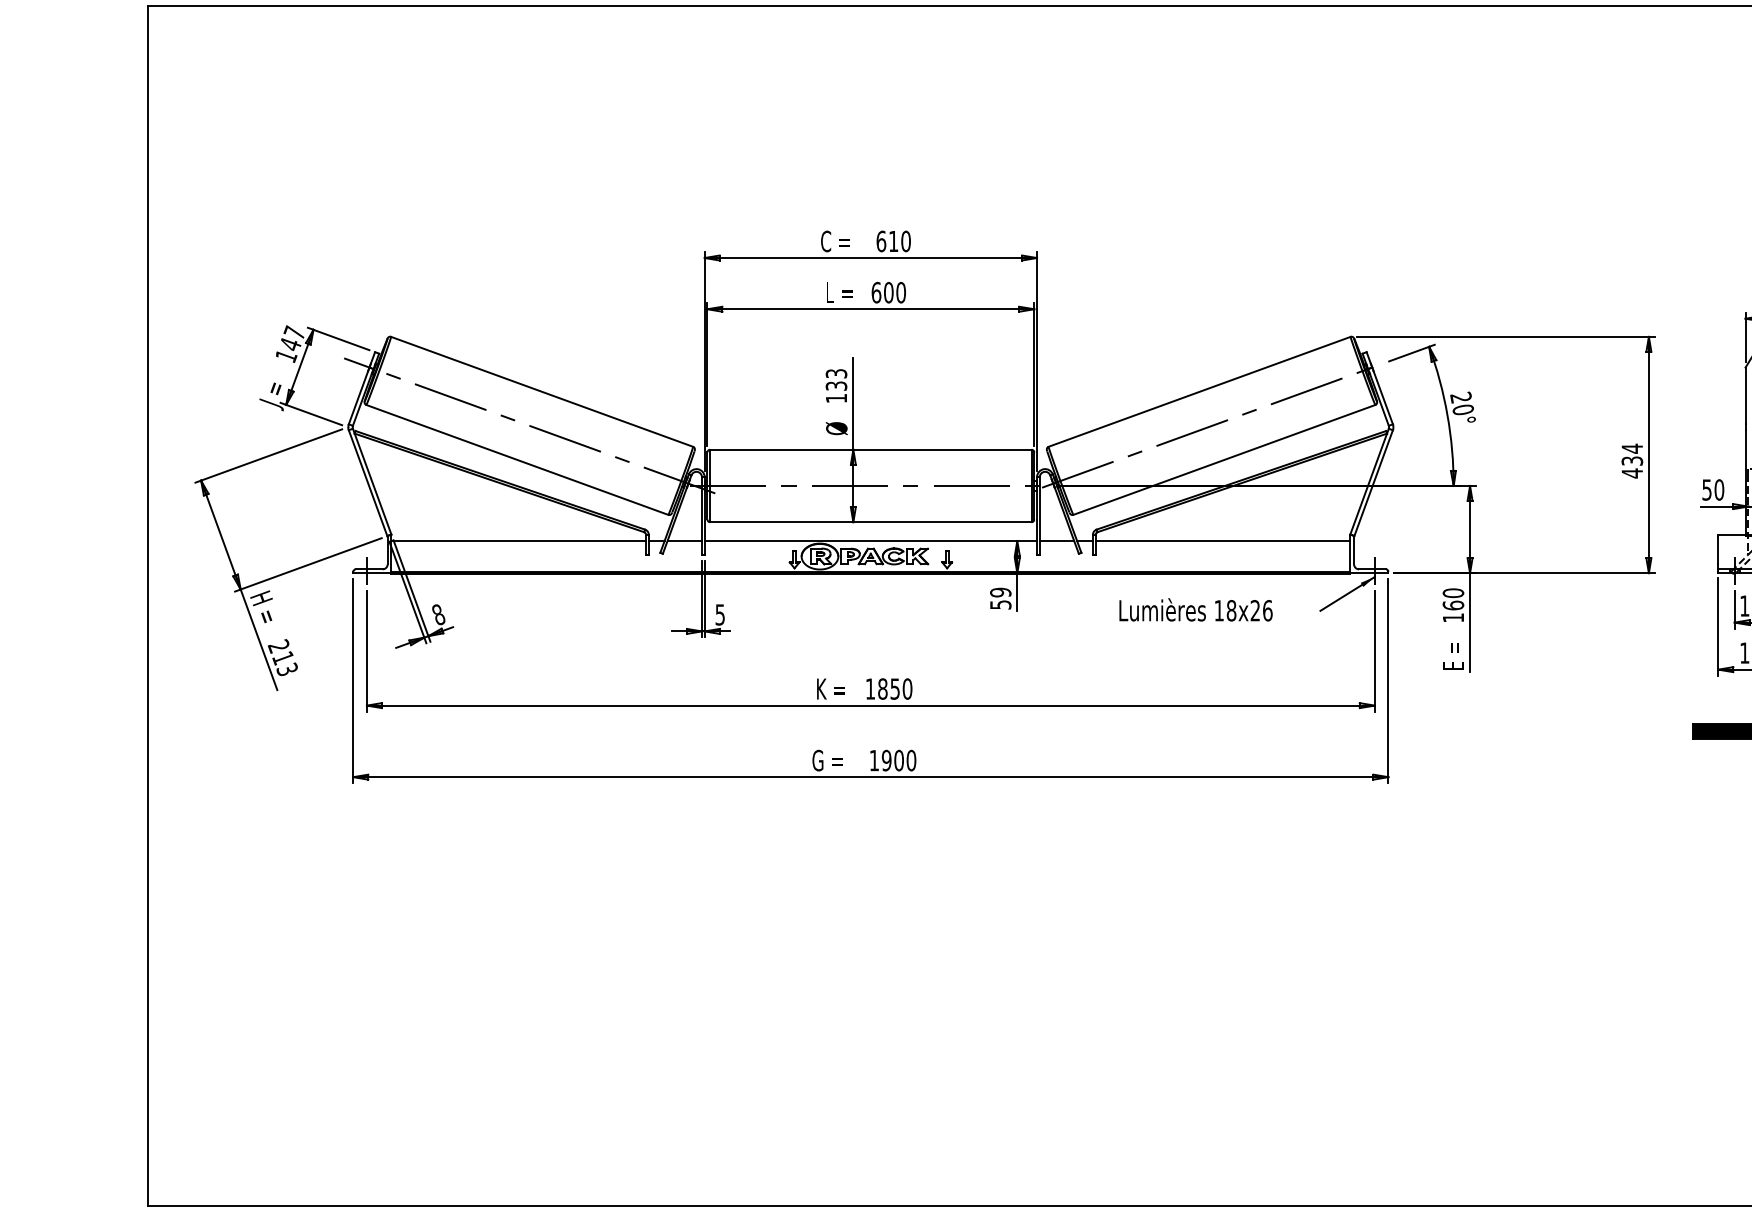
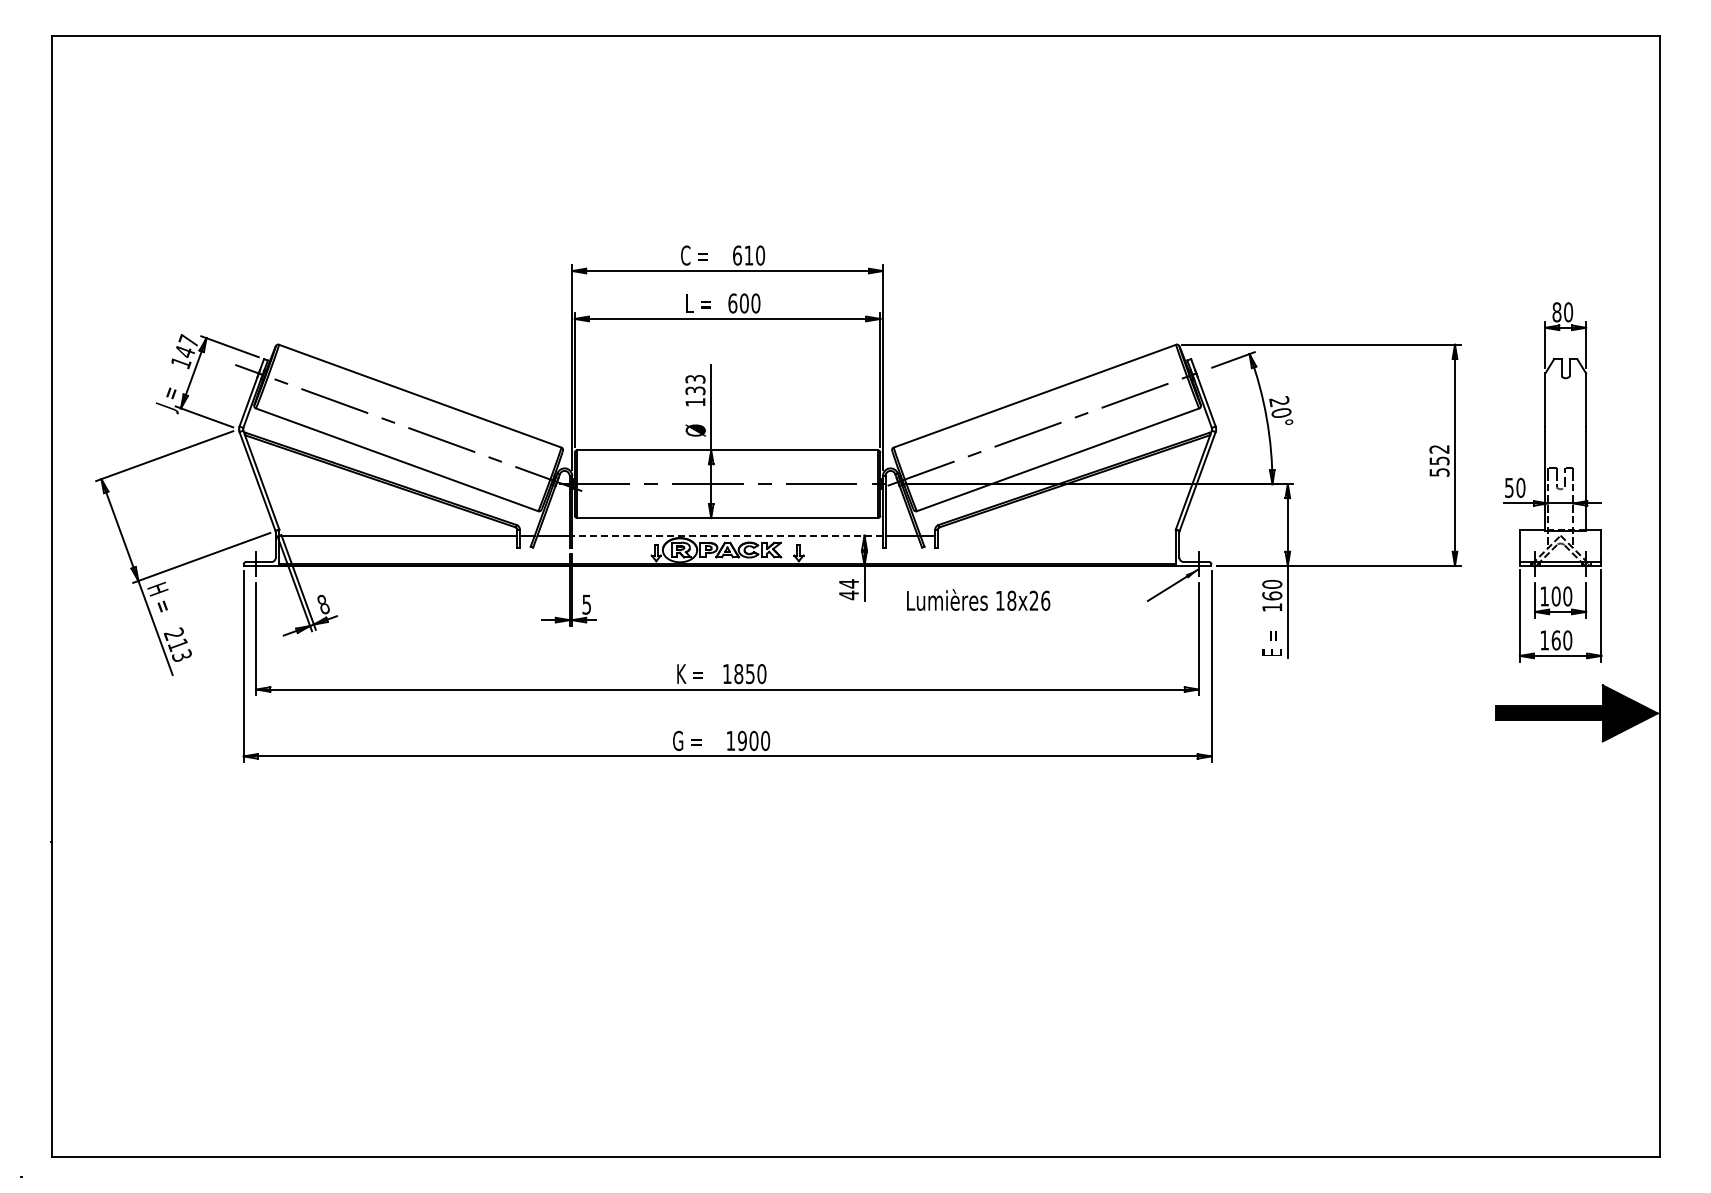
text: (1632, 460) -> (1439, 460), 434 -> 552
line: (870, 540) -> (727, 535), solid -> dashed
line: (1222, 540) -> (1056, 535), removed
text: (1001, 598) -> (849, 589), 59 -> 44
text: (1195, 609) -> (978, 599), moved

